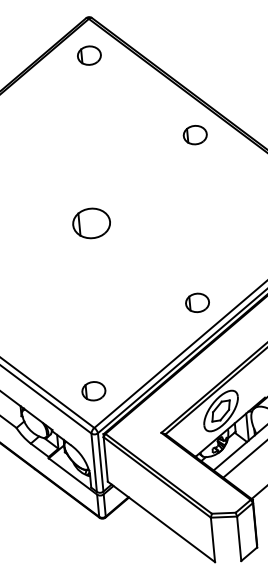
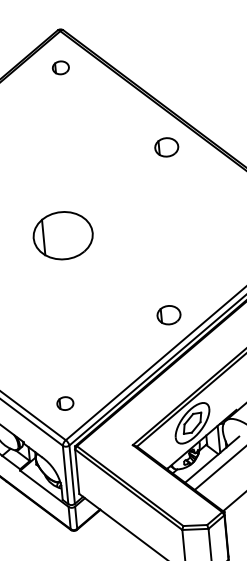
part: (89, 55) -> (60, 67), size x0.7
part: (91, 223) -> (62, 235), size x1.6
part: (93, 391) -> (64, 403), size x0.7

